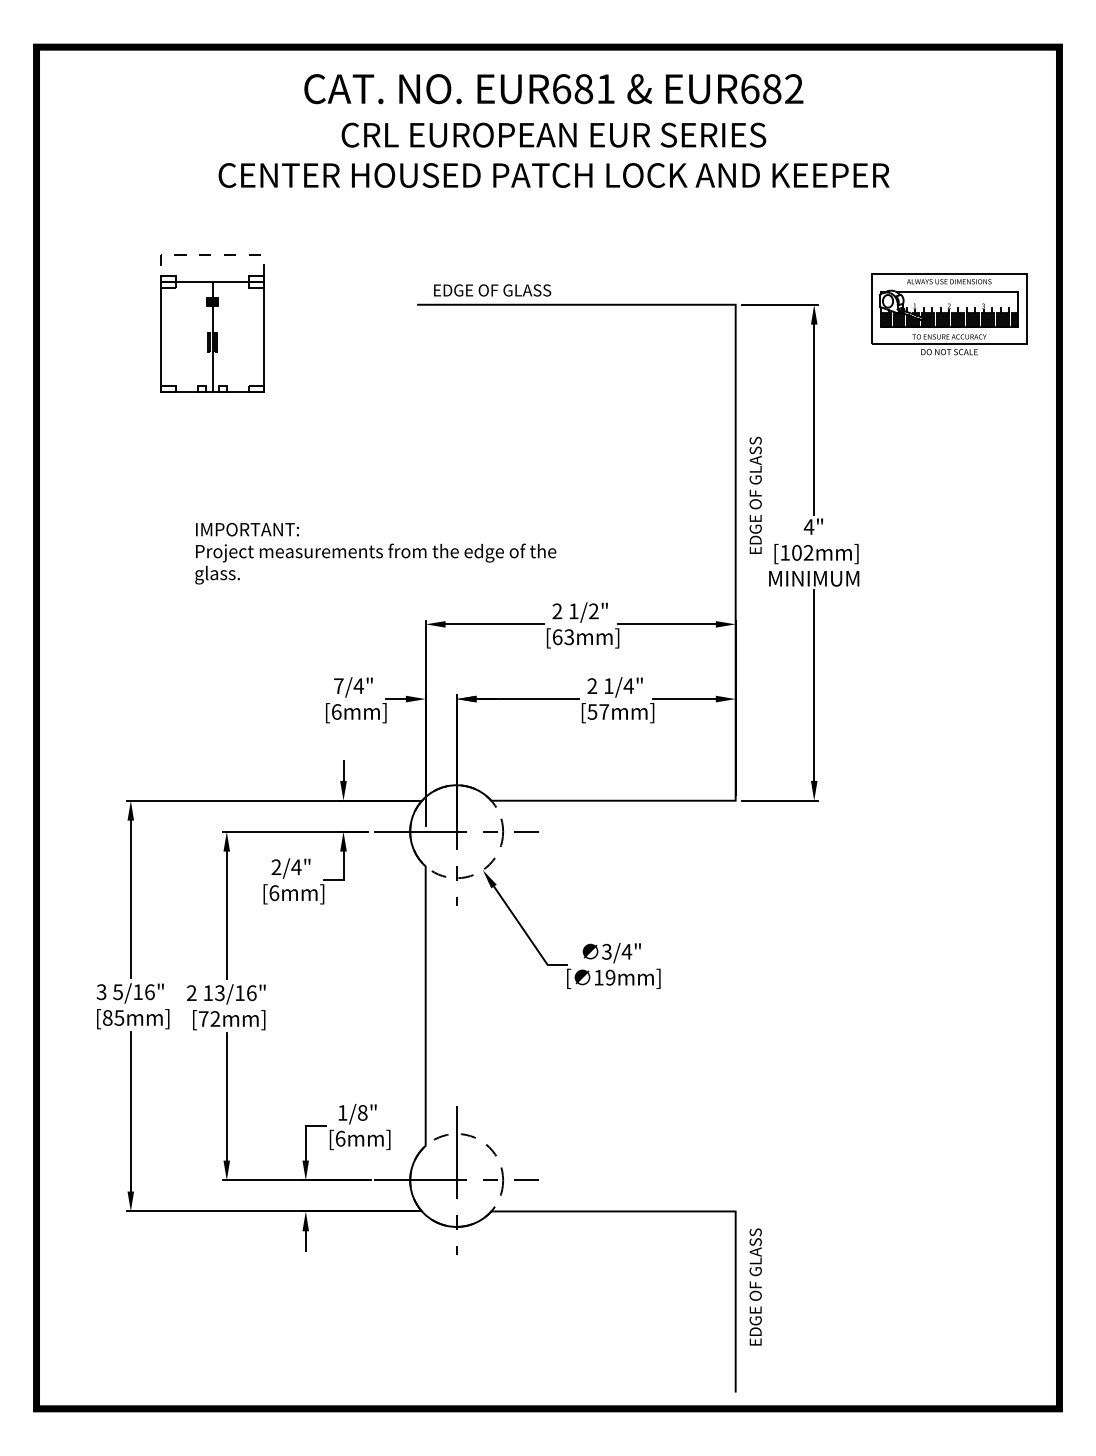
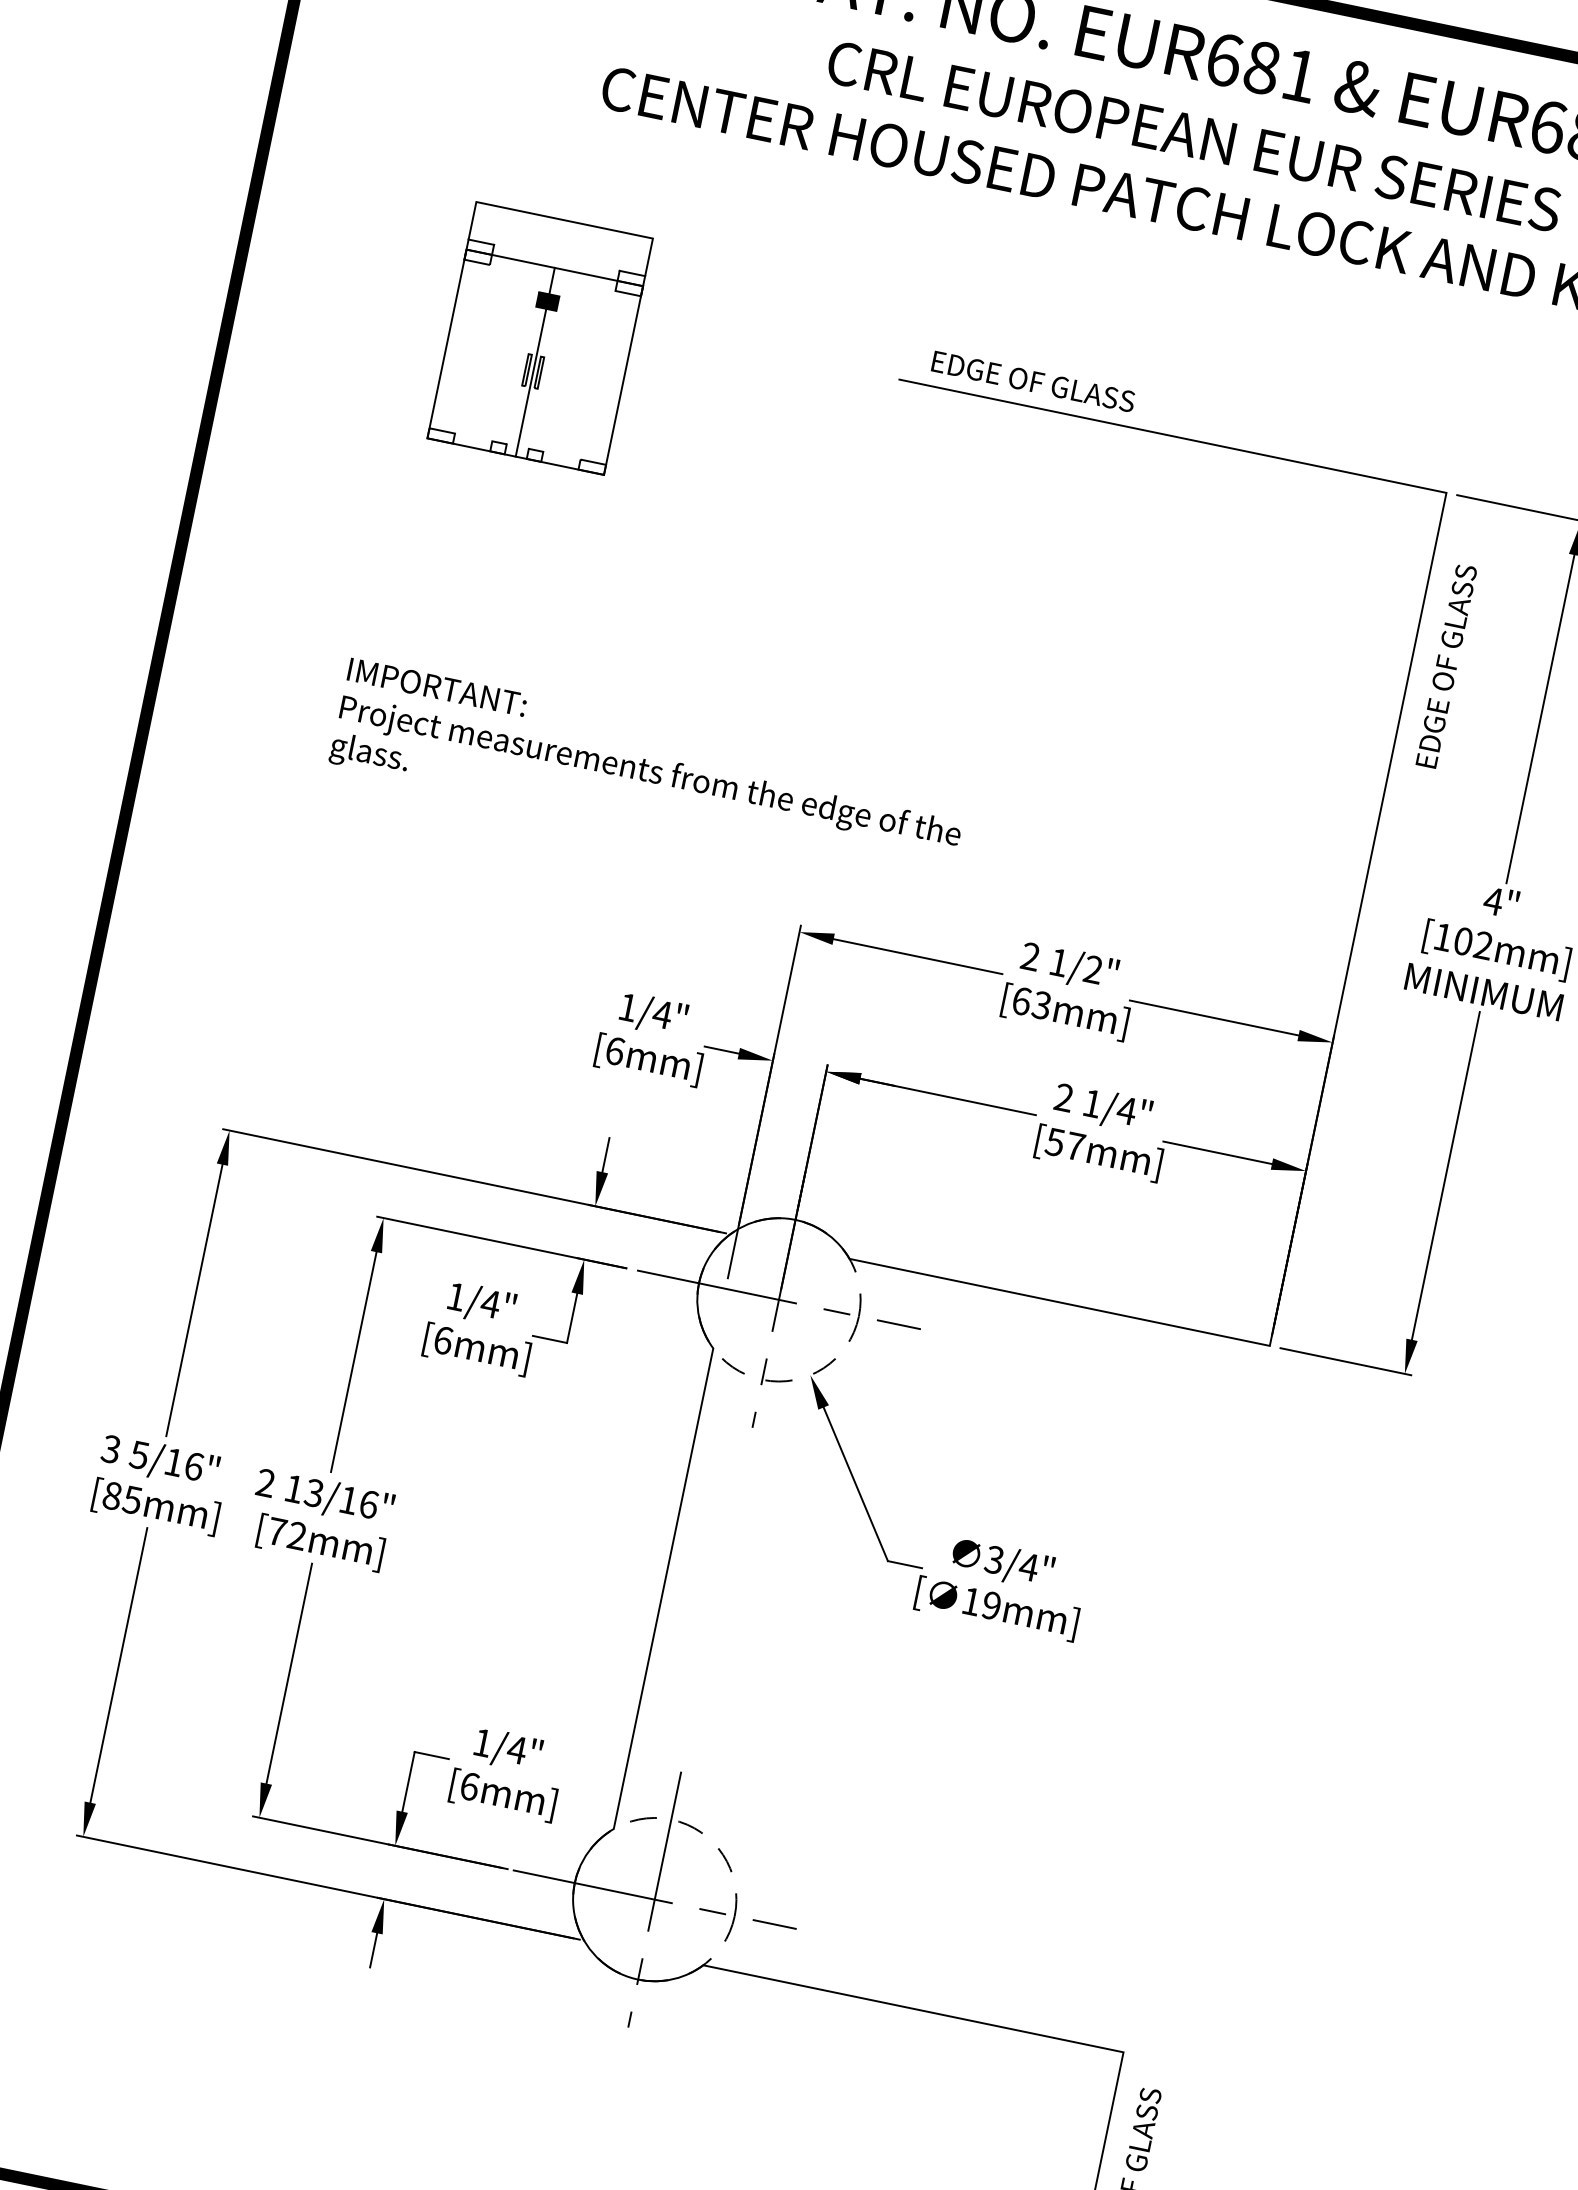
line: (212, 254) -> (564, 220), dashed -> solid
text: (755, 494) -> (1446, 664), moved
text: (375, 553) -> (648, 773), moved
text: (338, 685) -> (627, 1006), 7/4" -> 1/4"
text: (276, 866) -> (456, 1295), 2/4" -> 1/4"
text: (362, 1112) -> (516, 1749), 1/8" -> 1/4"

